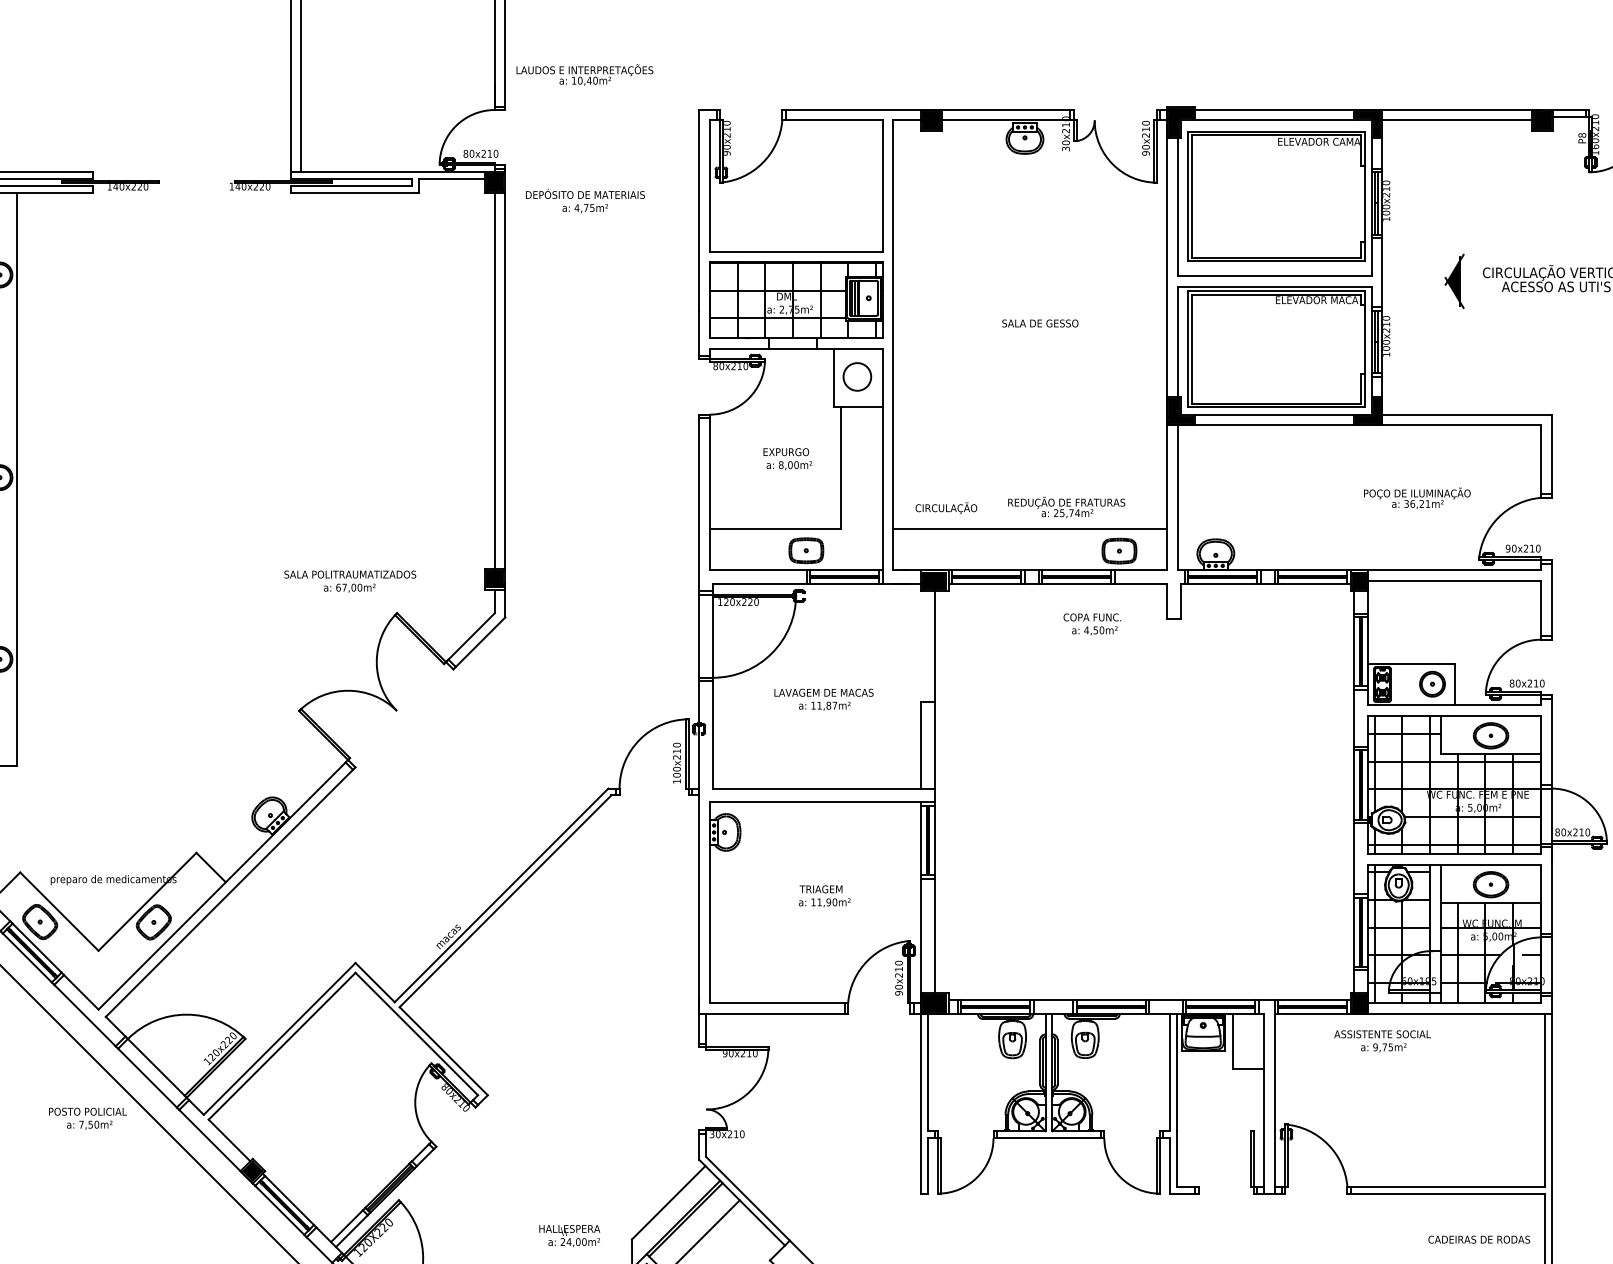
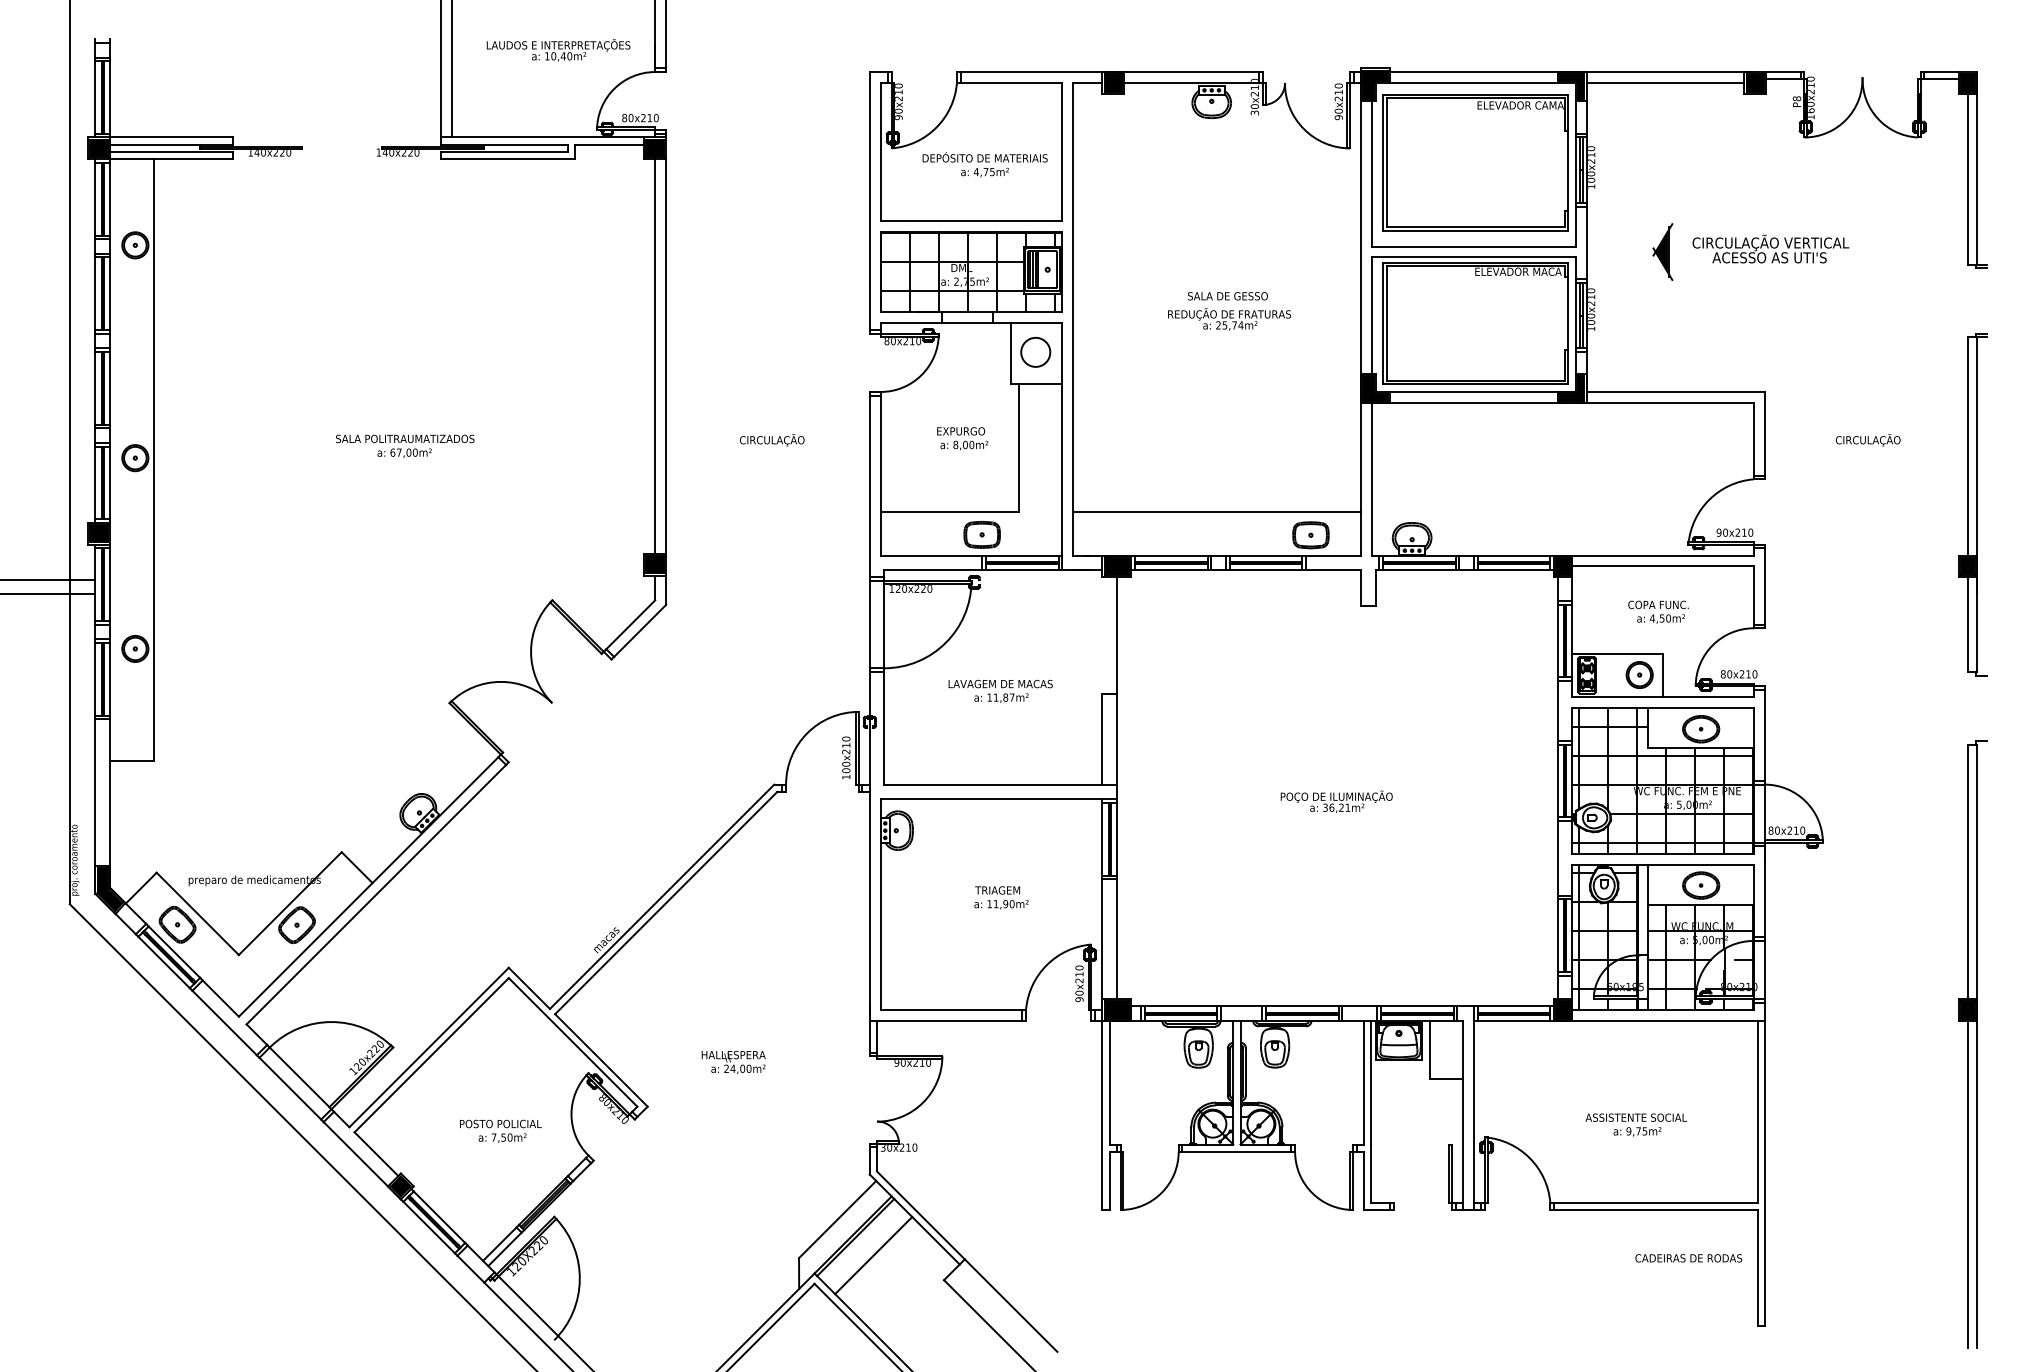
text: (584, 75) -> (558, 50), moved
text: (584, 200) -> (984, 164), moved
text: (1417, 498) -> (1336, 801), moved
text: (1066, 507) -> (1229, 319), moved
text: (946, 508) -> (772, 440), moved
text: (350, 580) -> (405, 445), moved
text: (1092, 623) -> (1658, 611), moved
text: (1382, 1040) -> (1636, 1124), moved
text: (87, 1117) -> (500, 1130), moved
text: (569, 1236) -> (733, 1062), moved

